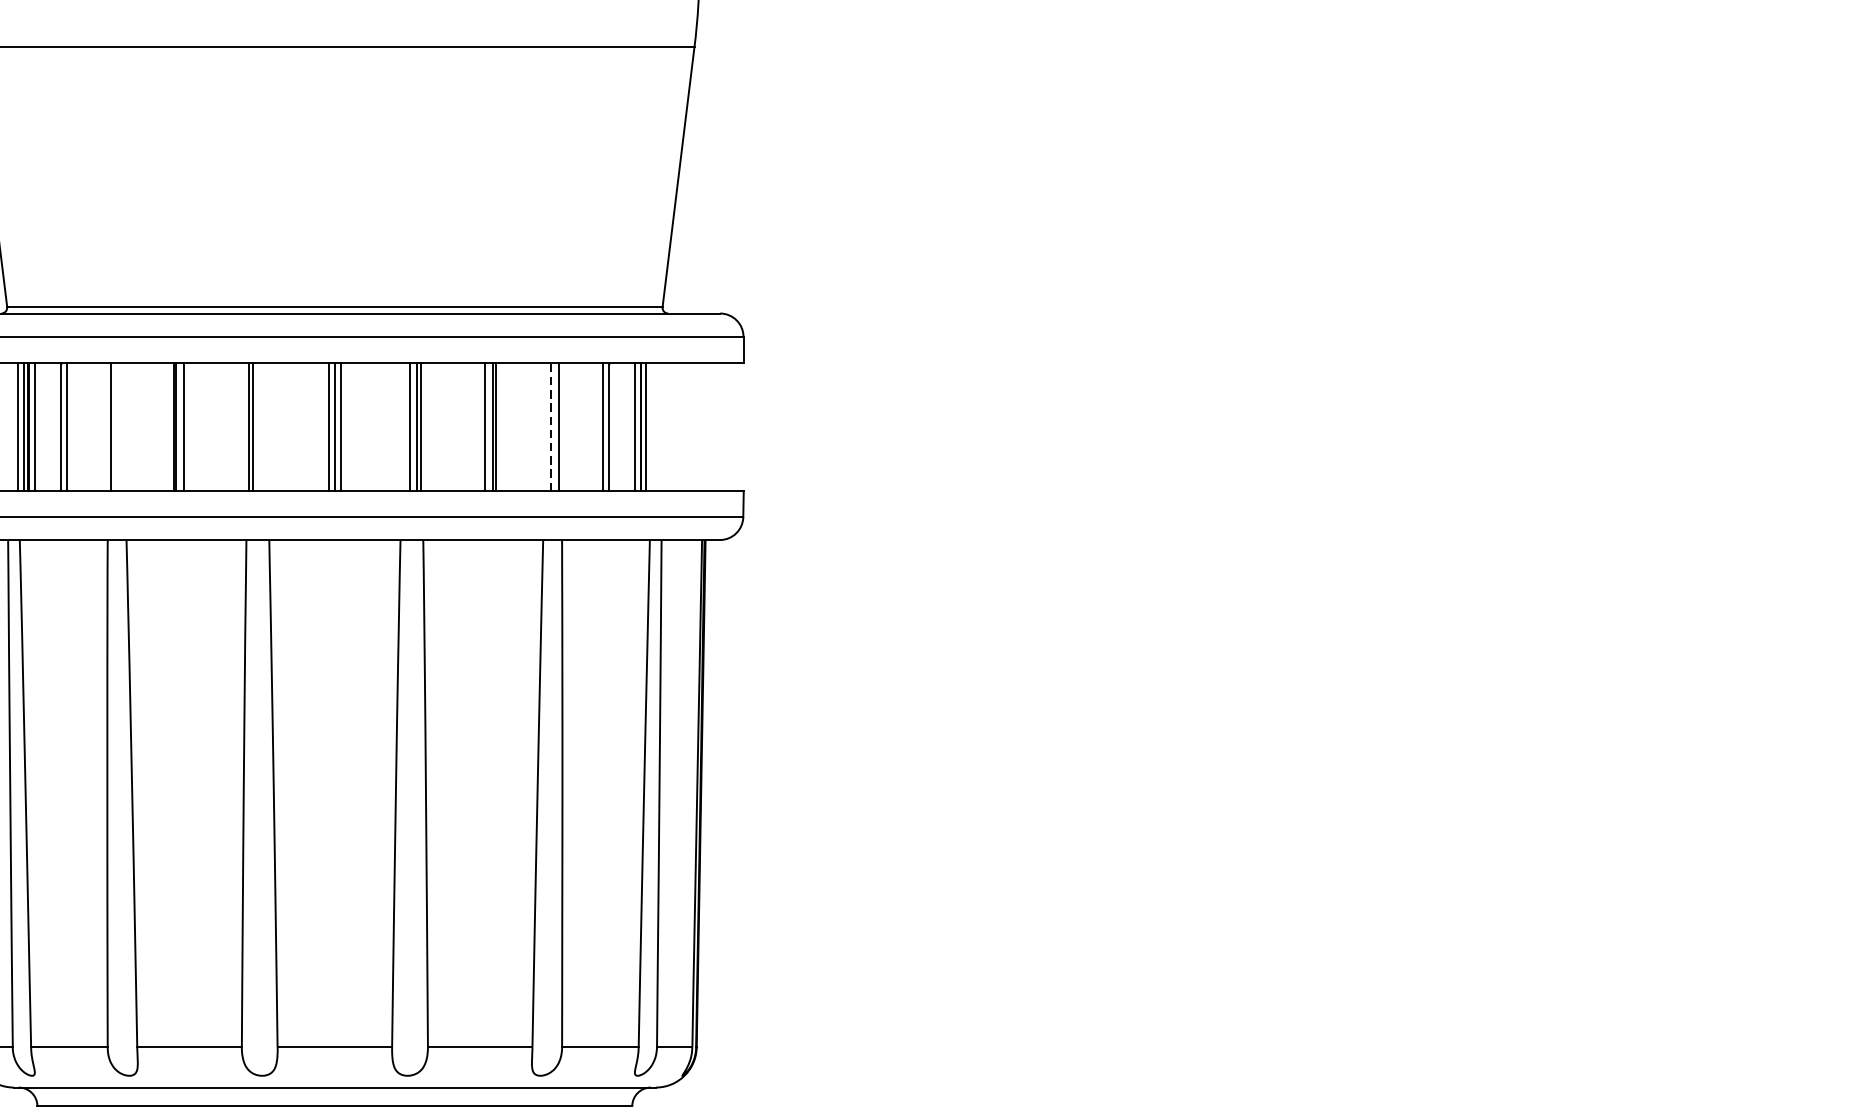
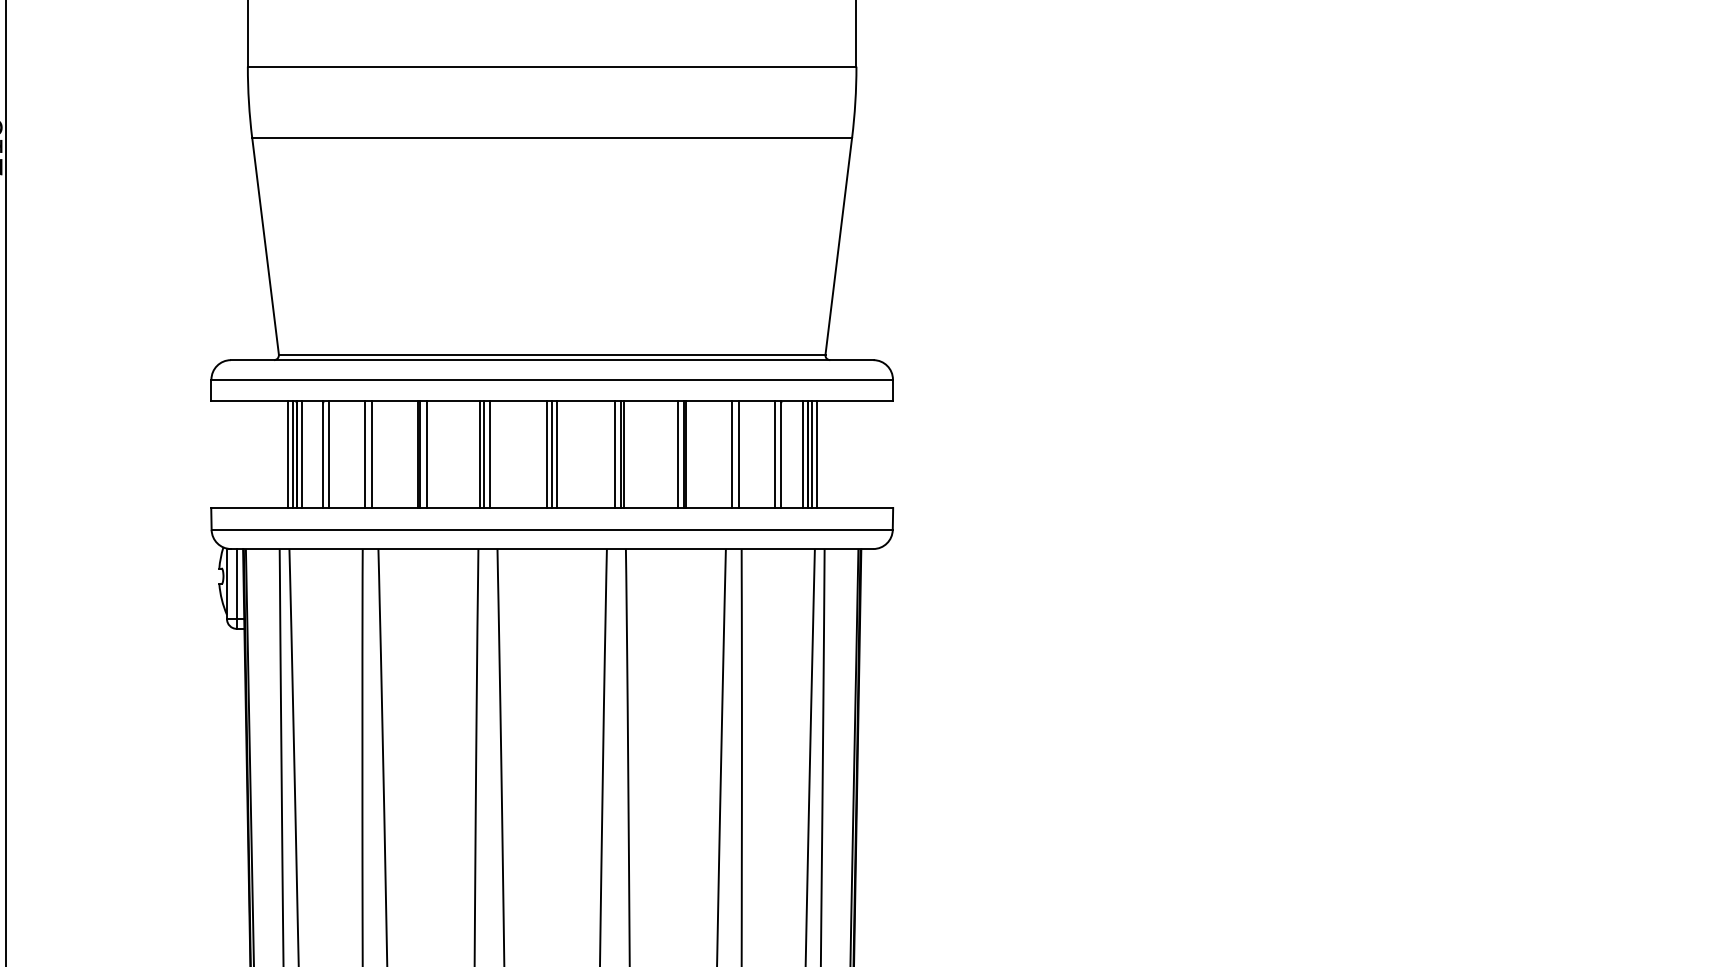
line: (119, 426) -> (372, 454), added
line: (259, 426) -> (489, 454), added
line: (551, 426) -> (732, 454), dashed -> solid
line: (651, 426) -> (816, 454), added

